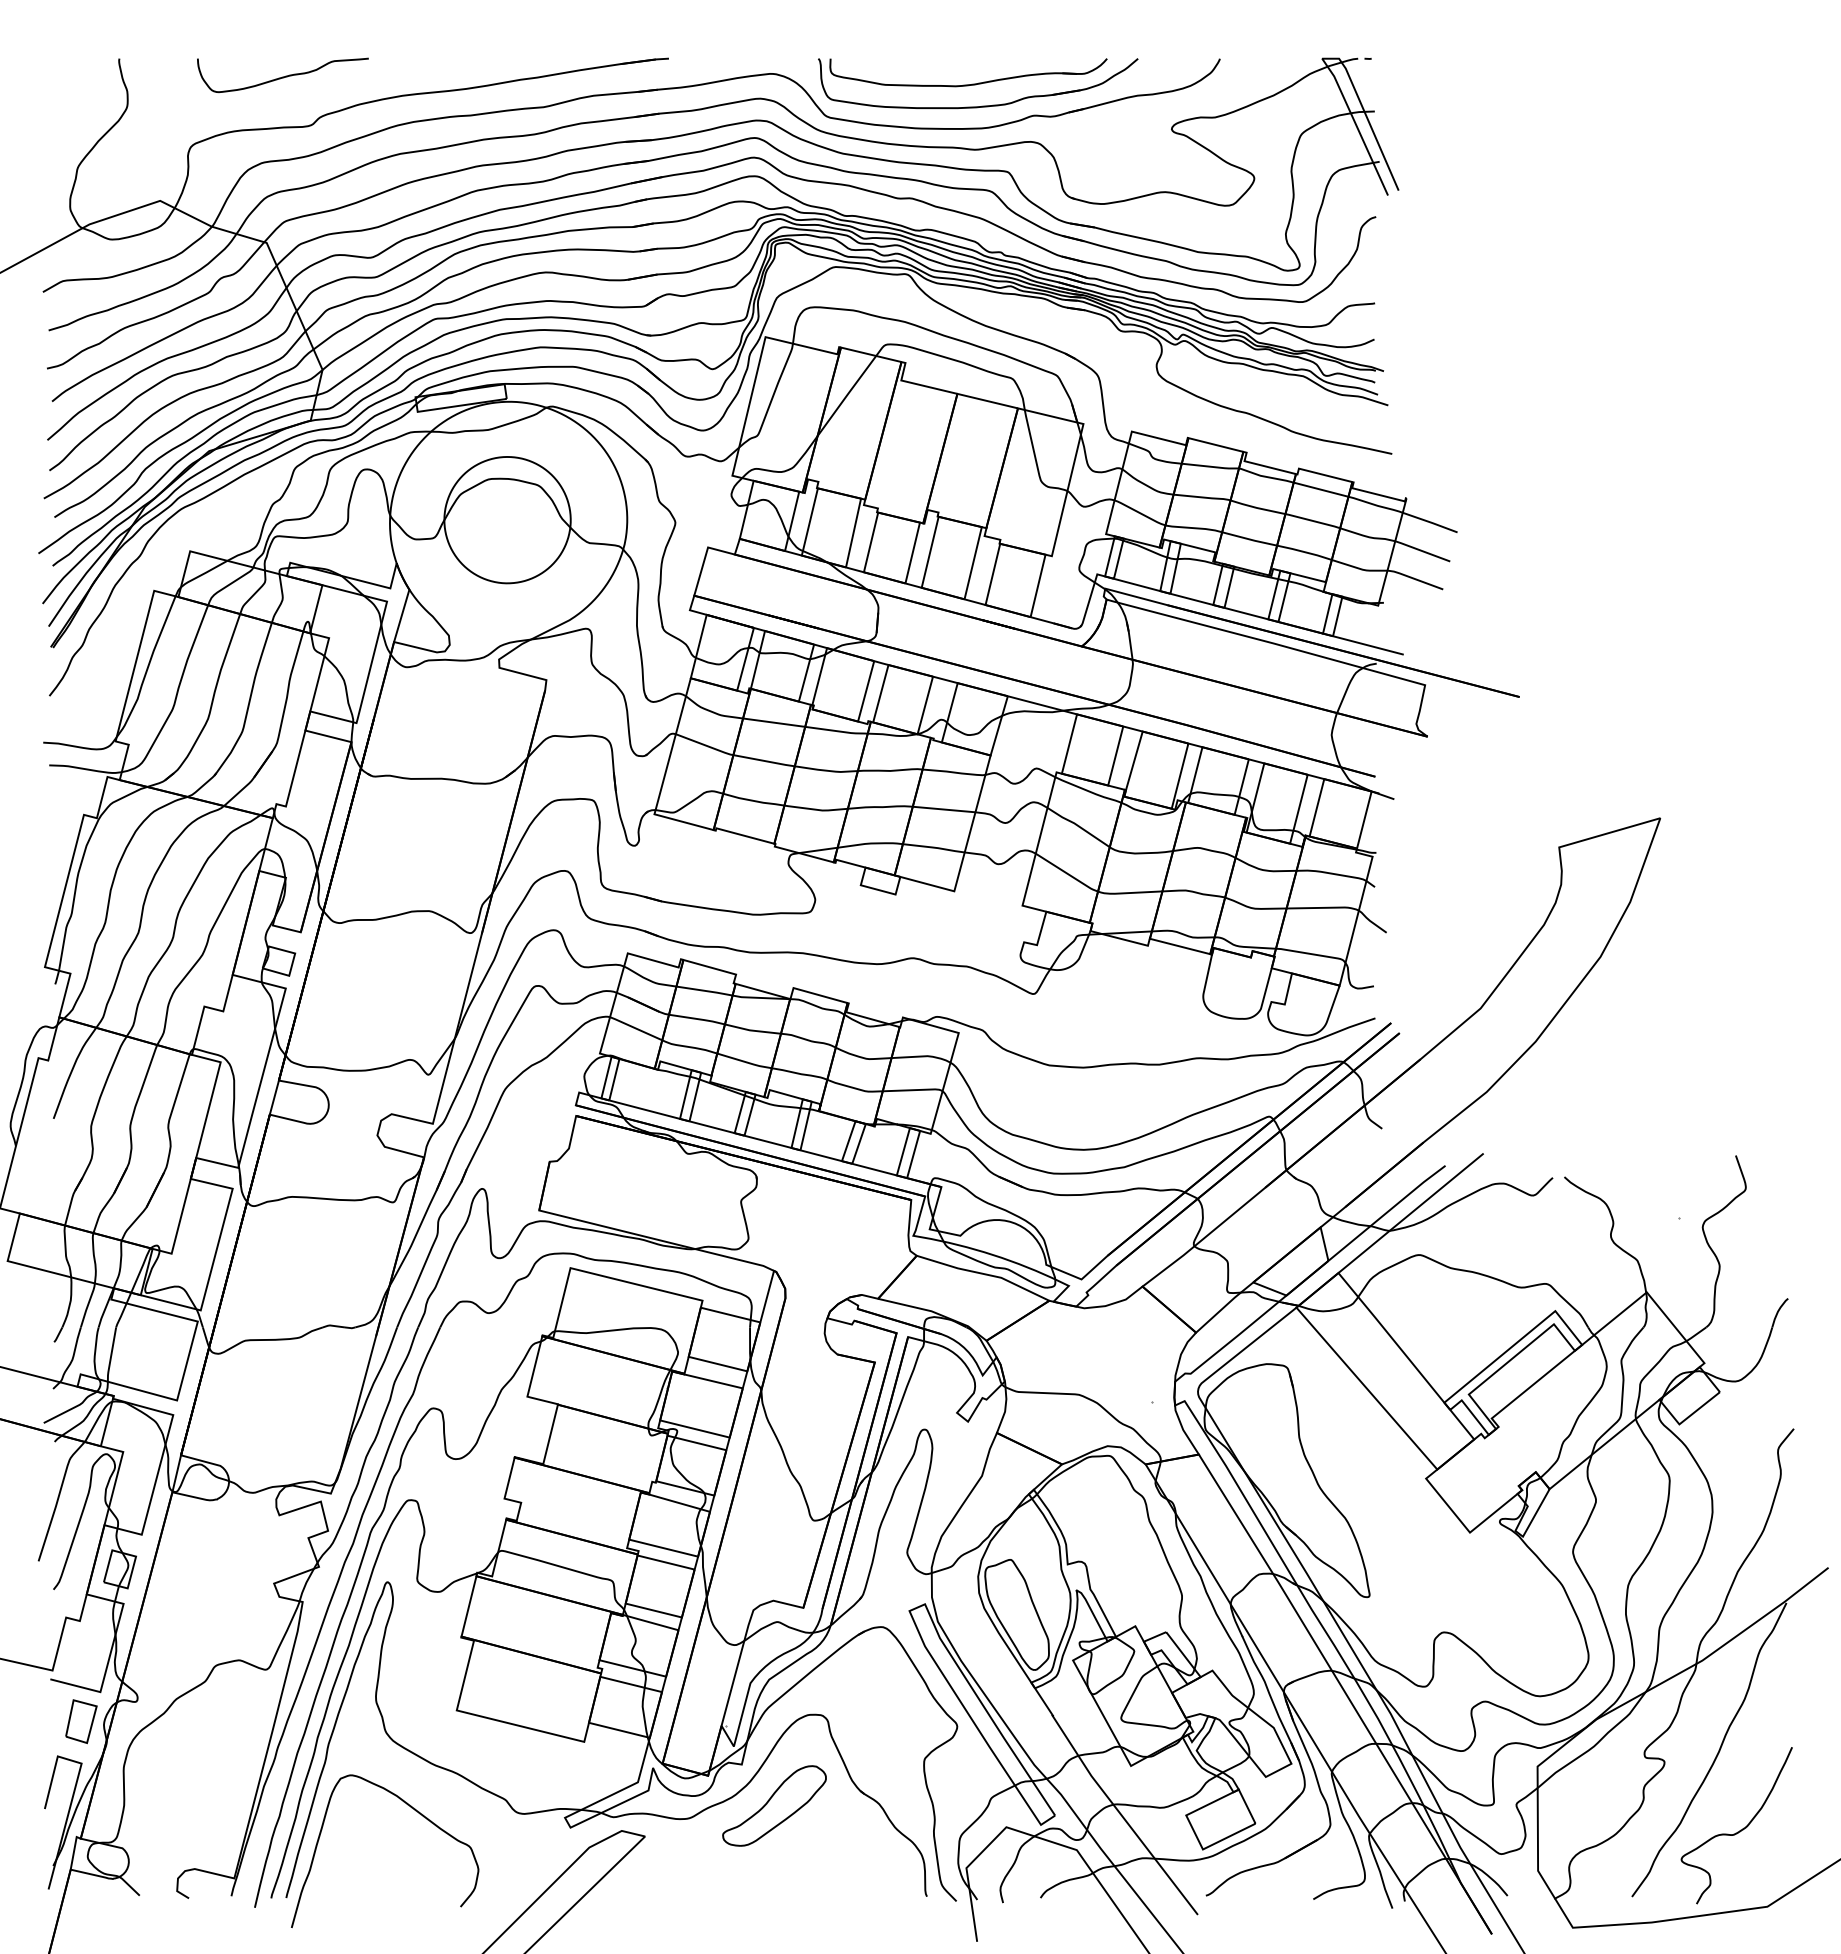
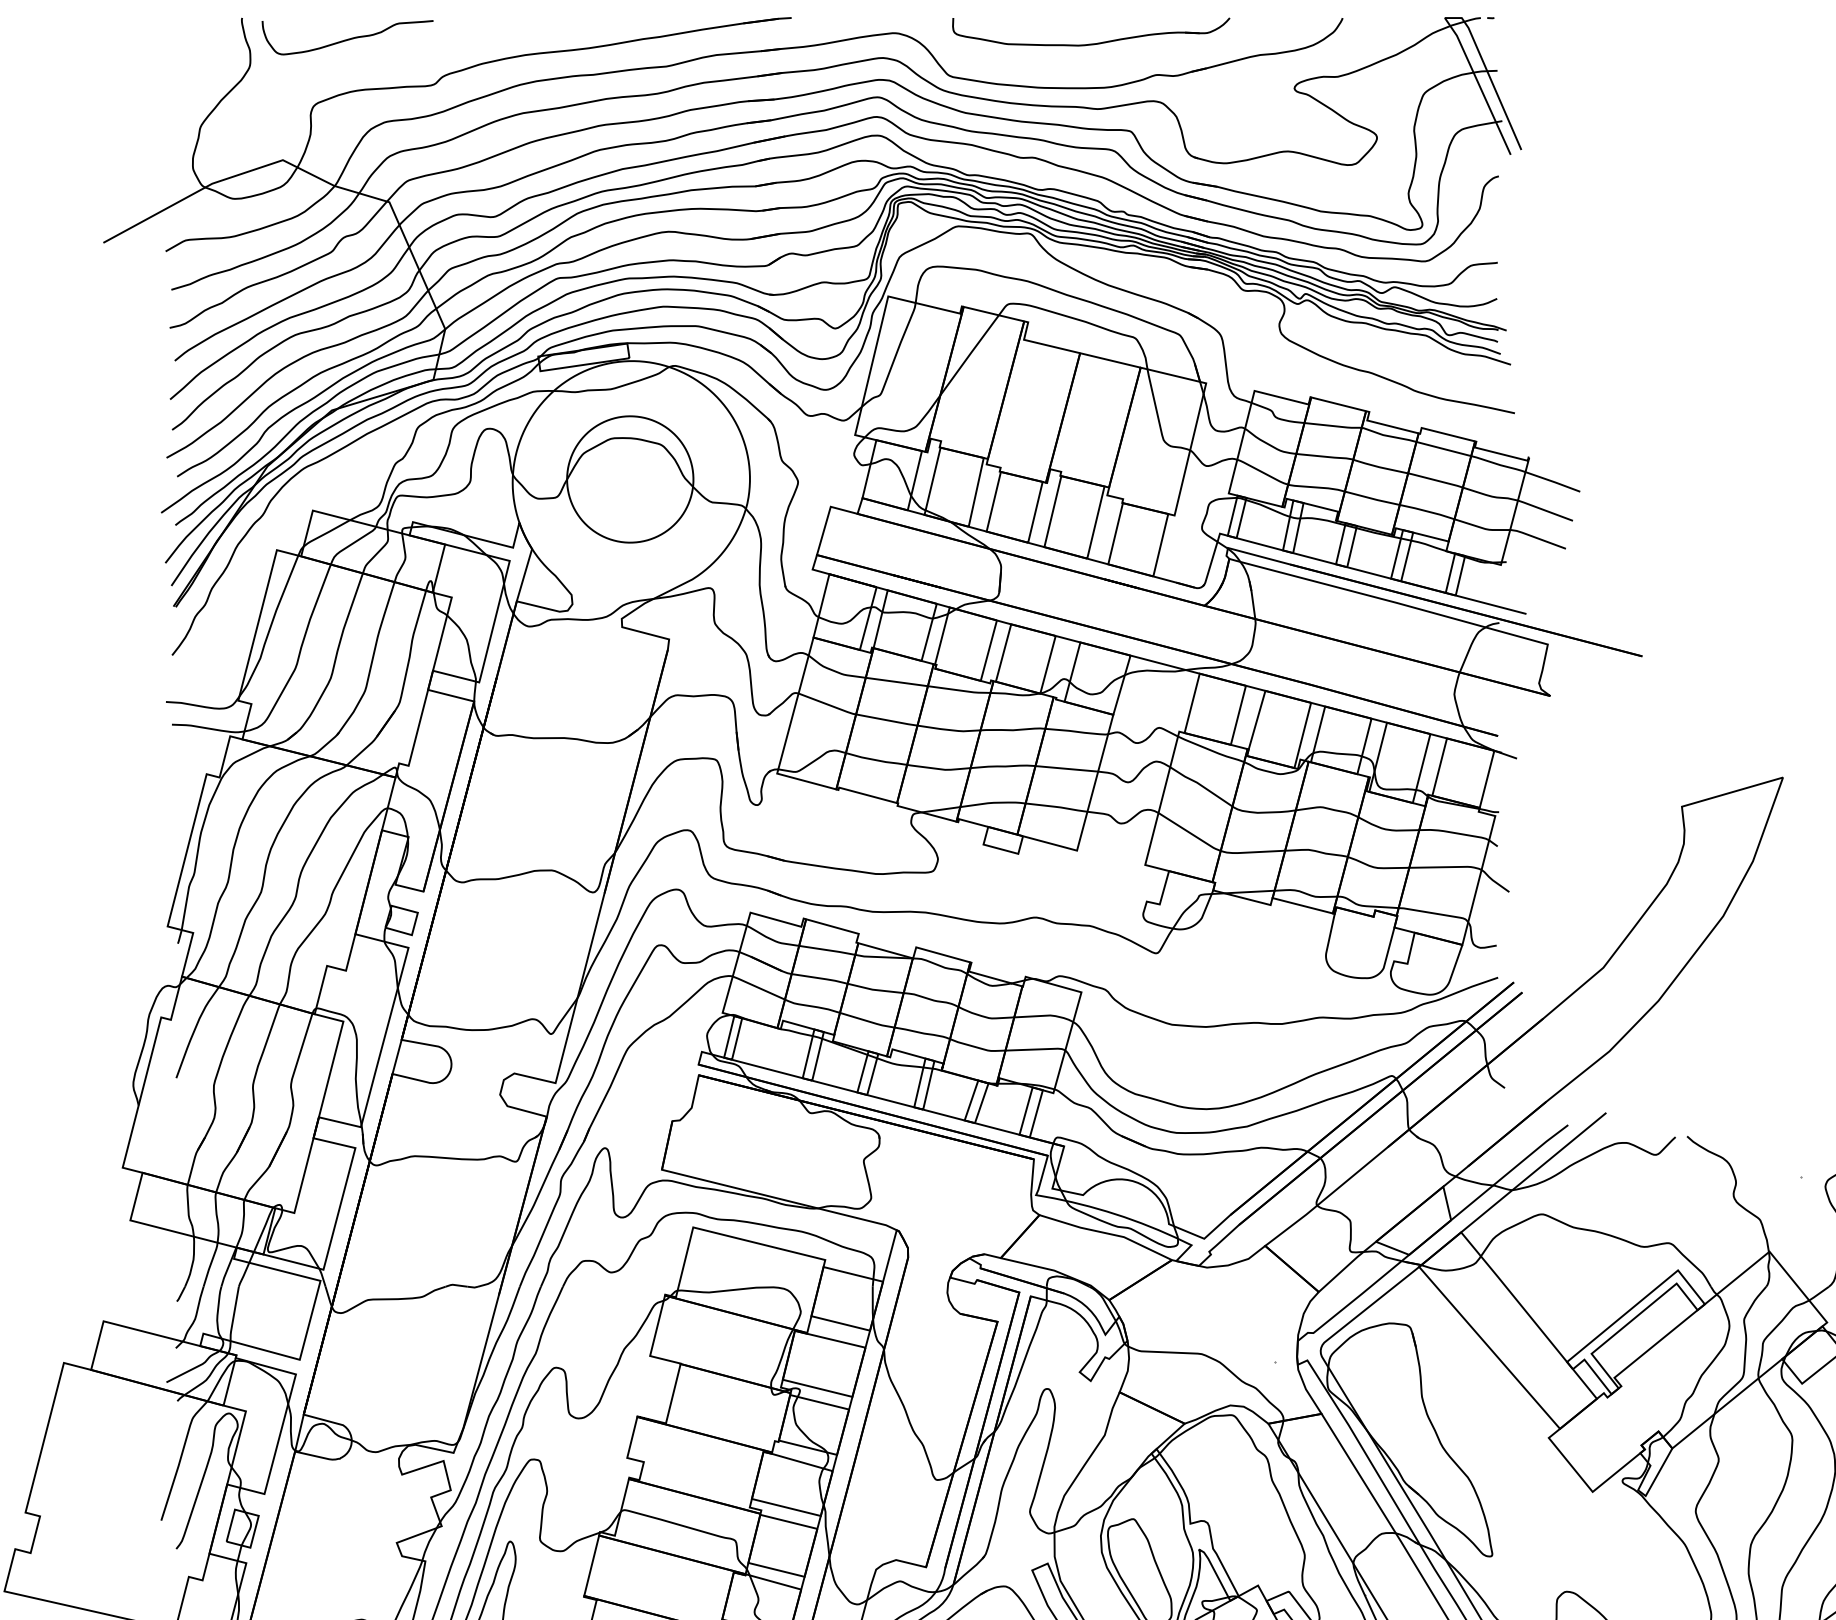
curve: (282, 76) -> (347, 38), moved
part: (982, 105) -> (1105, 64), removed

